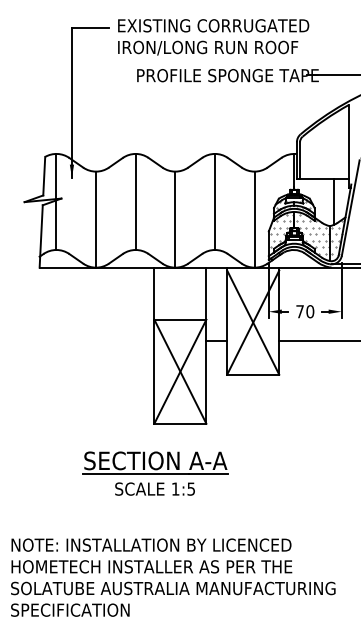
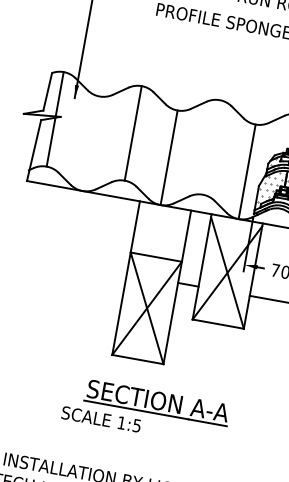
line: (215, 201) -> (211, 147), removed
line: (96, 219) -> (91, 143), removed
part: (155, 462) -> (157, 402), moved

